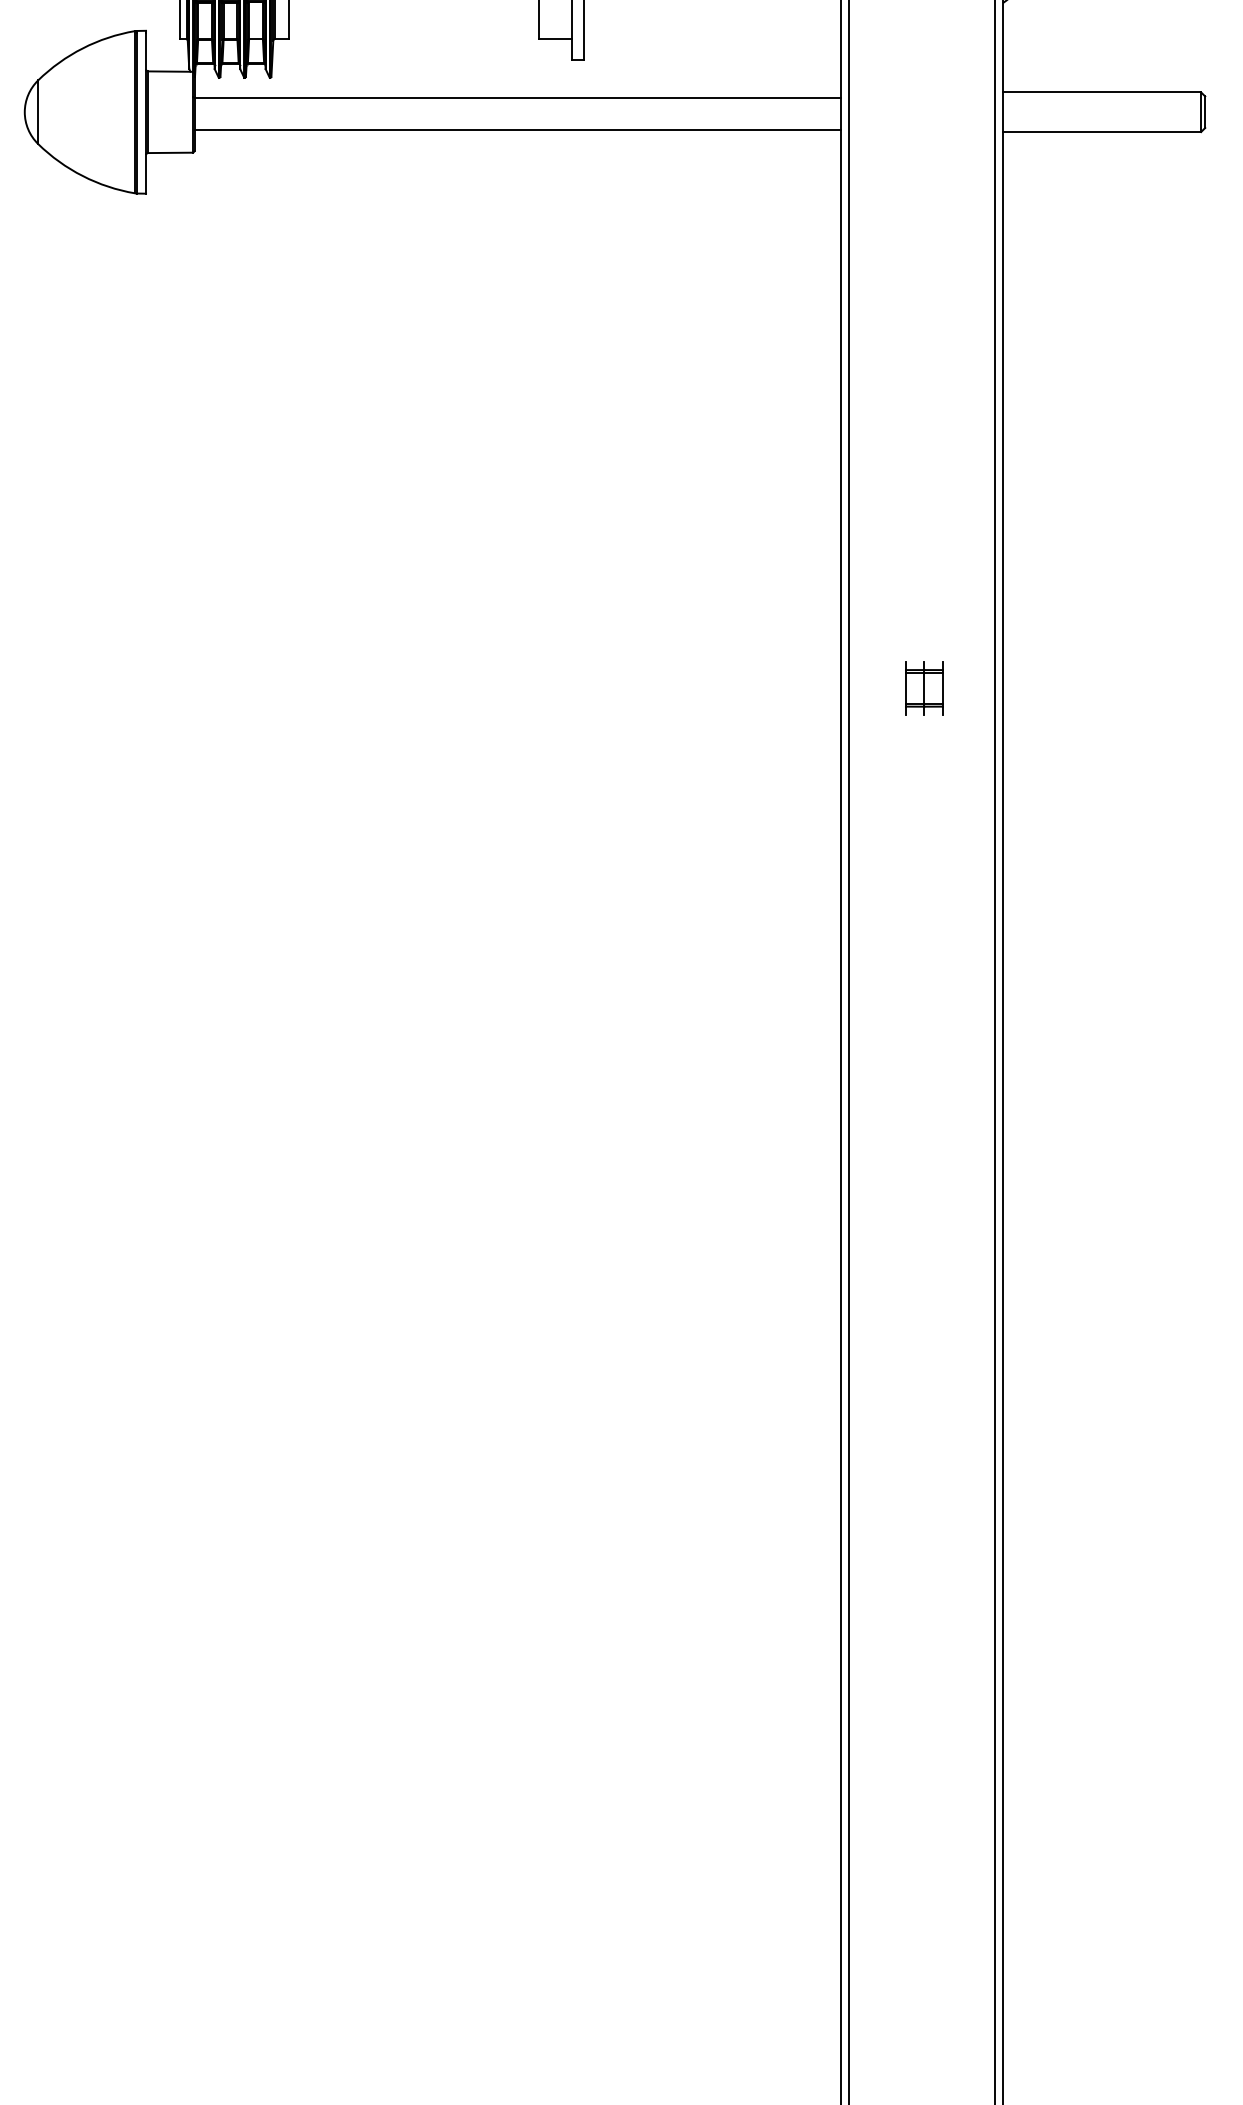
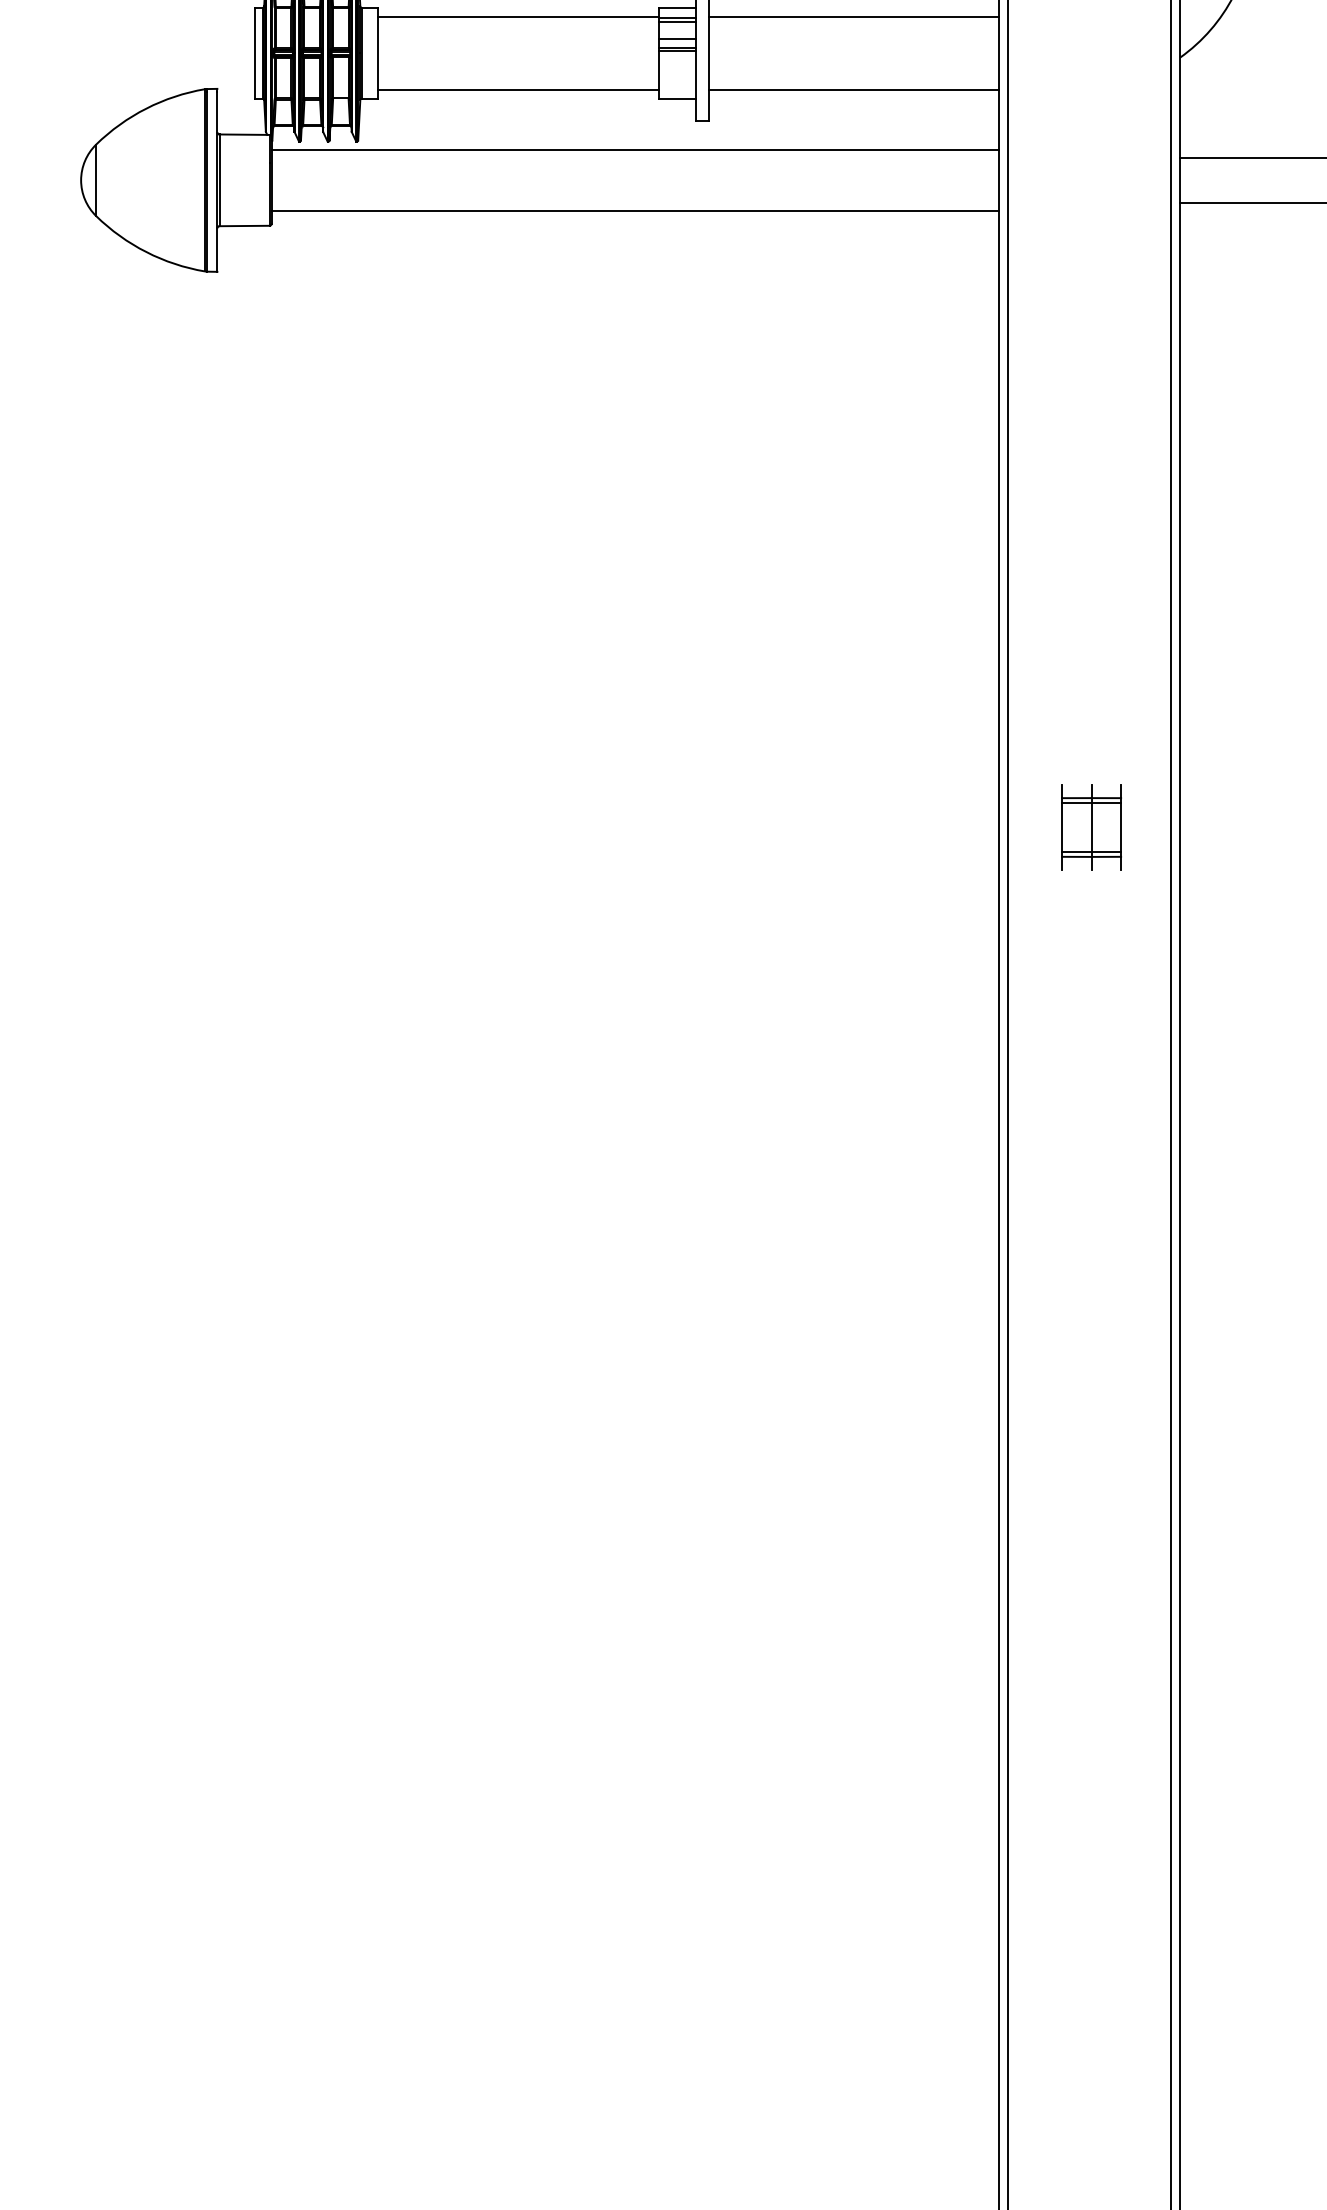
line: (413, 31) -> (517, 89), added
line: (712, 31) -> (853, 89), added
line: (517, 97) -> (634, 210), moved
line: (517, 129) -> (634, 149), moved
part: (924, 688) -> (1091, 827), size x1.43

